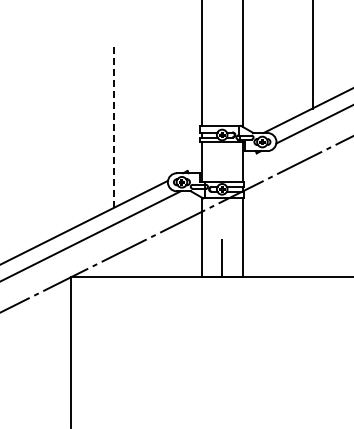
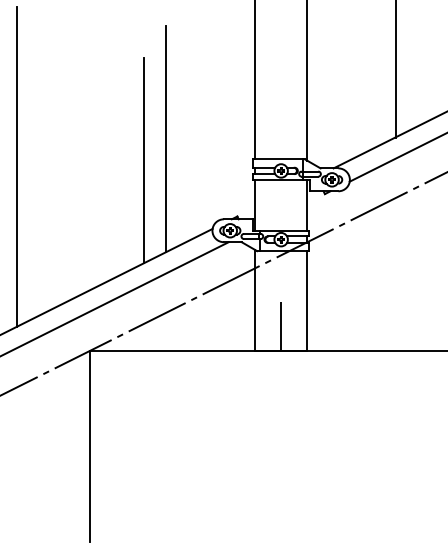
line: (131, 109) -> (166, 138), added
line: (114, 126) -> (144, 160), dashed -> solid
line: (13, 131) -> (17, 166), added

